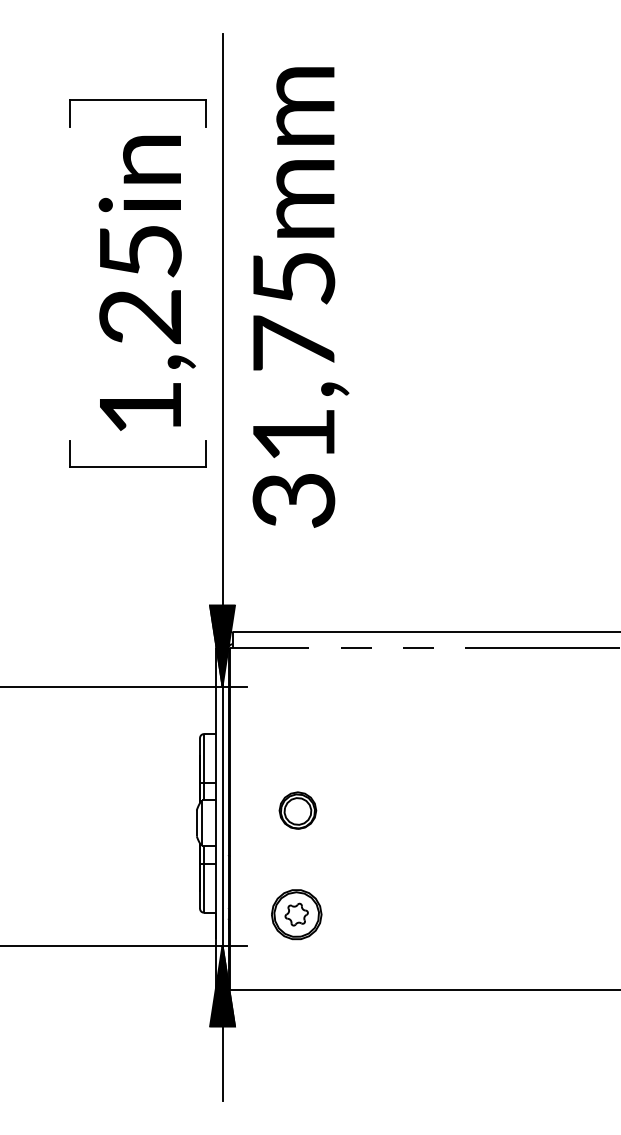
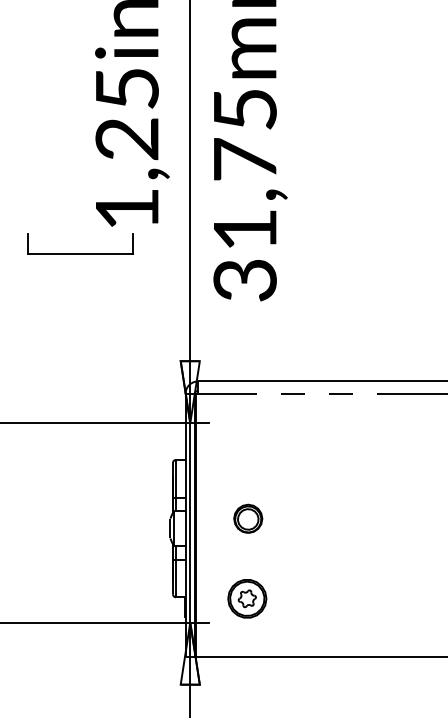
part: (137, 466) -> (80, 254), moved
fill: (222, 645) -> (190, 391), removed
fill: (222, 985) -> (190, 653), removed

